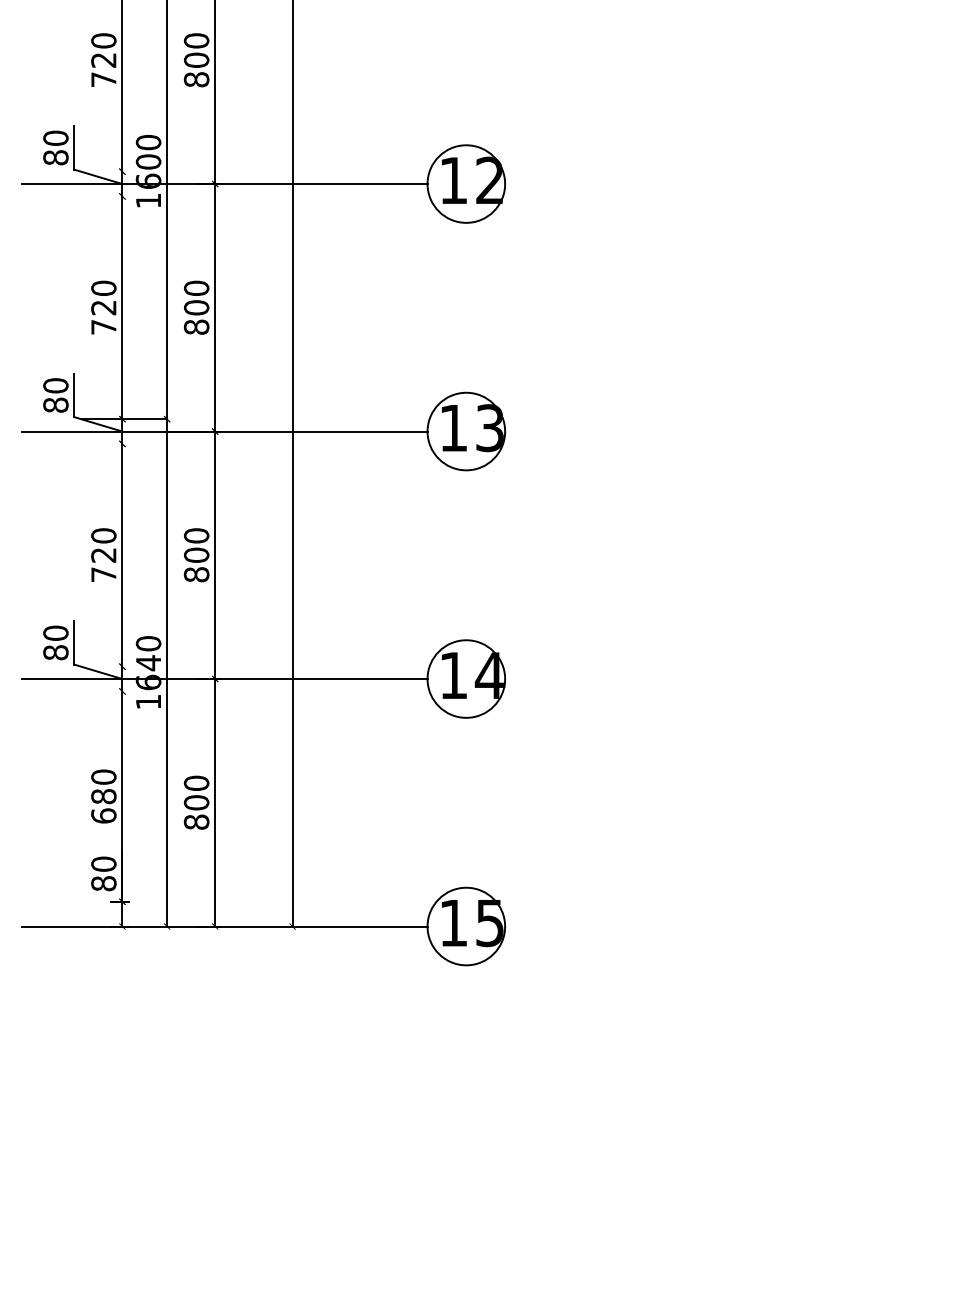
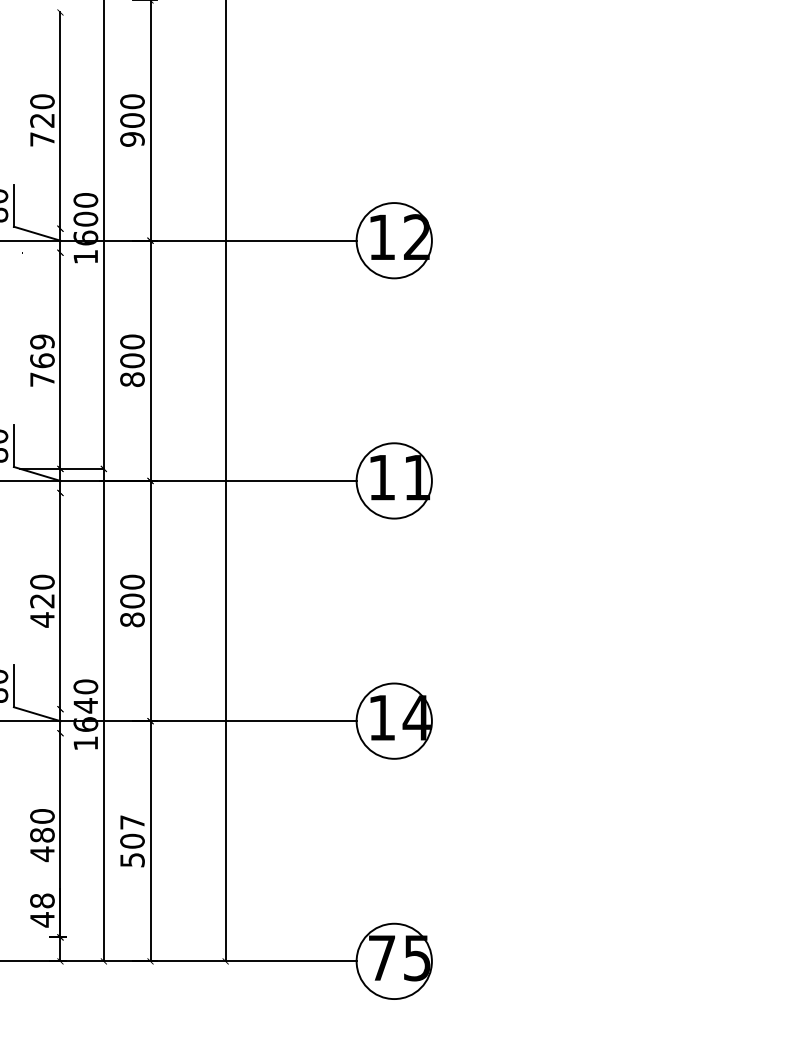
text: (196, 79) -> (132, 139), 800 -> 900
text: (103, 297) -> (42, 350), 720 -> 769
text: (489, 428) -> (416, 477), 13 -> 11
text: (103, 574) -> (42, 619), 720 -> 420
text: (196, 802) -> (132, 841), 800 -> 507
text: (103, 816) -> (42, 854), 680 -> 480
text: (103, 873) -> (42, 909), 80 -> 48
text: (453, 923) -> (381, 958), 15 -> 75

